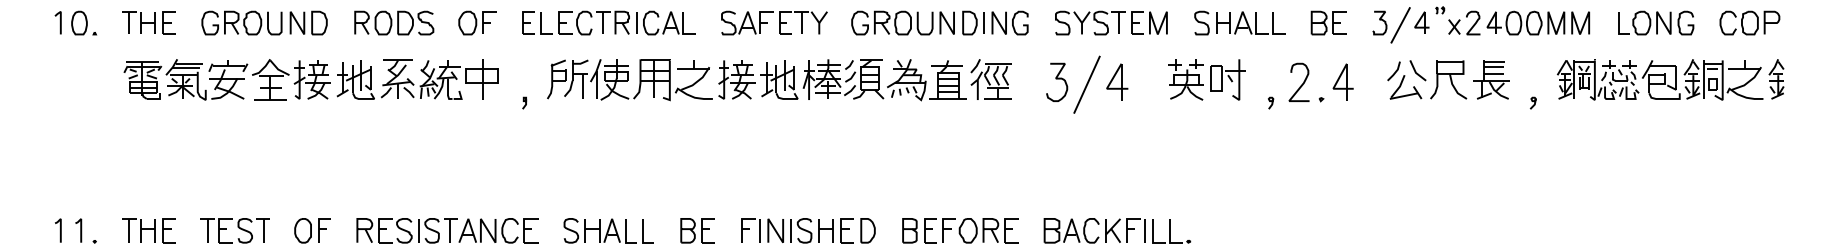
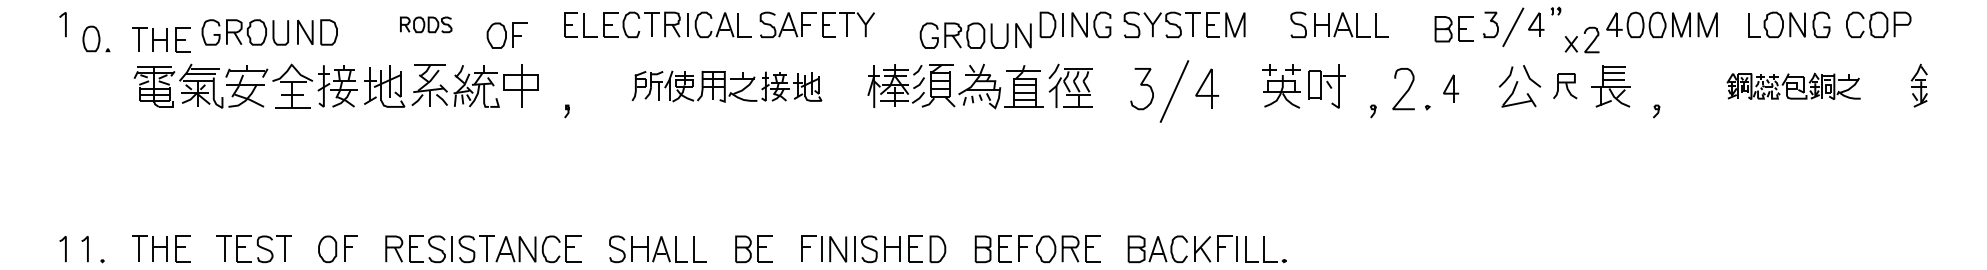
part: (84, 22) -> (96, 38), moved
part: (148, 22) -> (160, 39), moved
part: (264, 22) -> (269, 31), moved
part: (394, 22) -> (426, 24), size x0.6
part: (477, 22) -> (507, 35), moved
part: (774, 22) -> (817, 24), moved
part: (902, 22) -> (975, 35), moved
part: (1111, 22) -> (1184, 24), moved
part: (1328, 22) -> (1453, 28), moved
part: (1464, 22) -> (1582, 39), moved
part: (1749, 22) -> (1878, 24), moved
part: (1448, 79) -> (1564, 85), size x0.6
part: (1660, 79) -> (1794, 85), size x0.6
part: (672, 80) -> (726, 86), size x0.7
part: (1342, 81) -> (1450, 88), size x0.7

